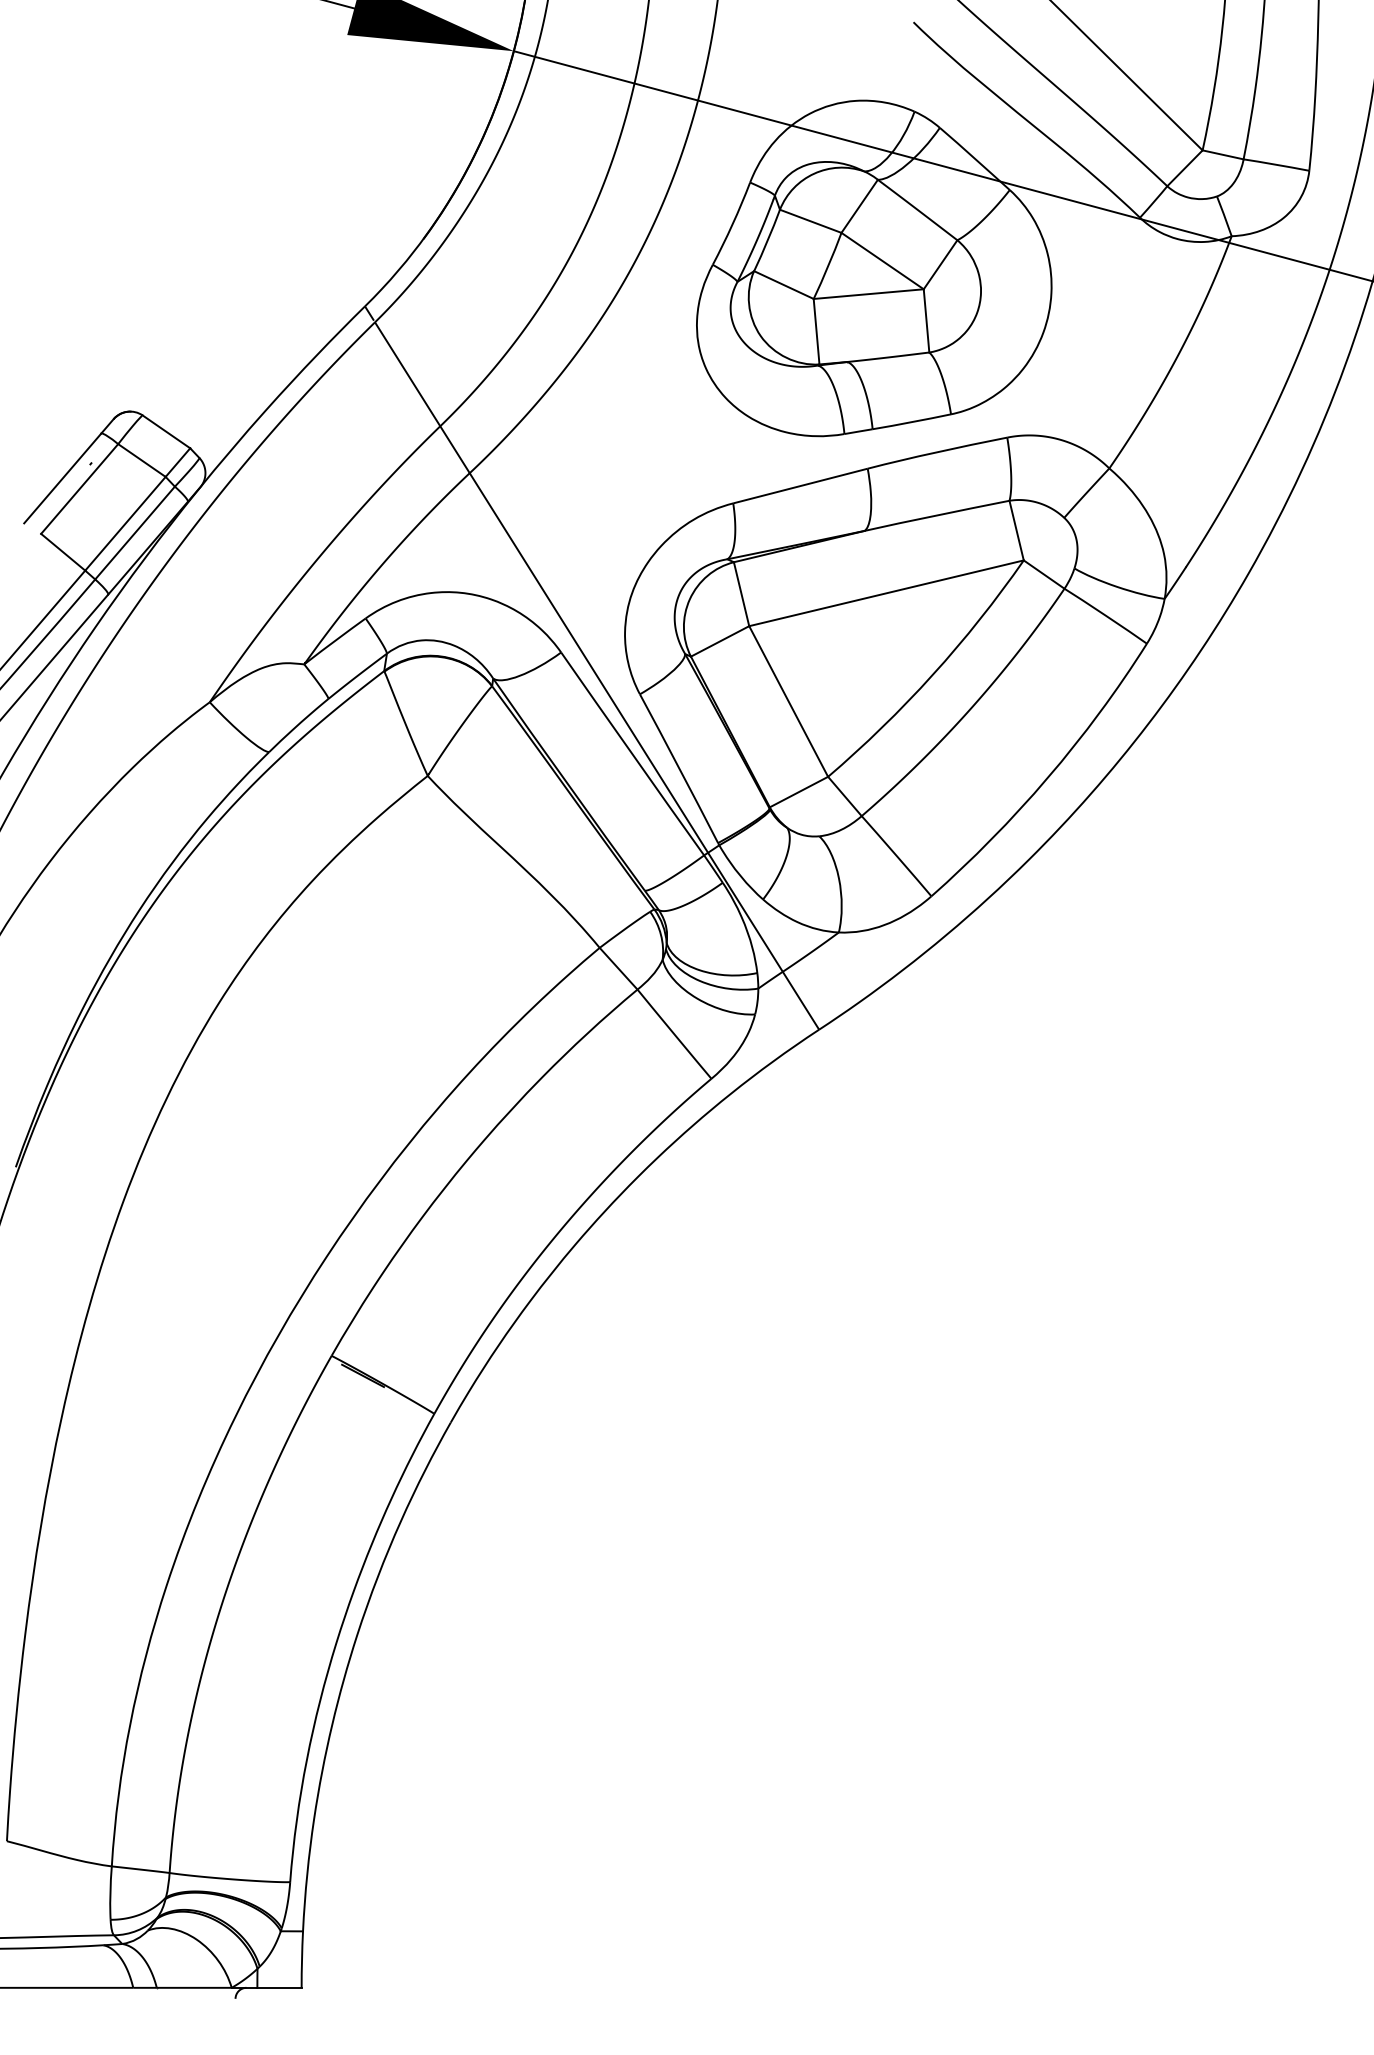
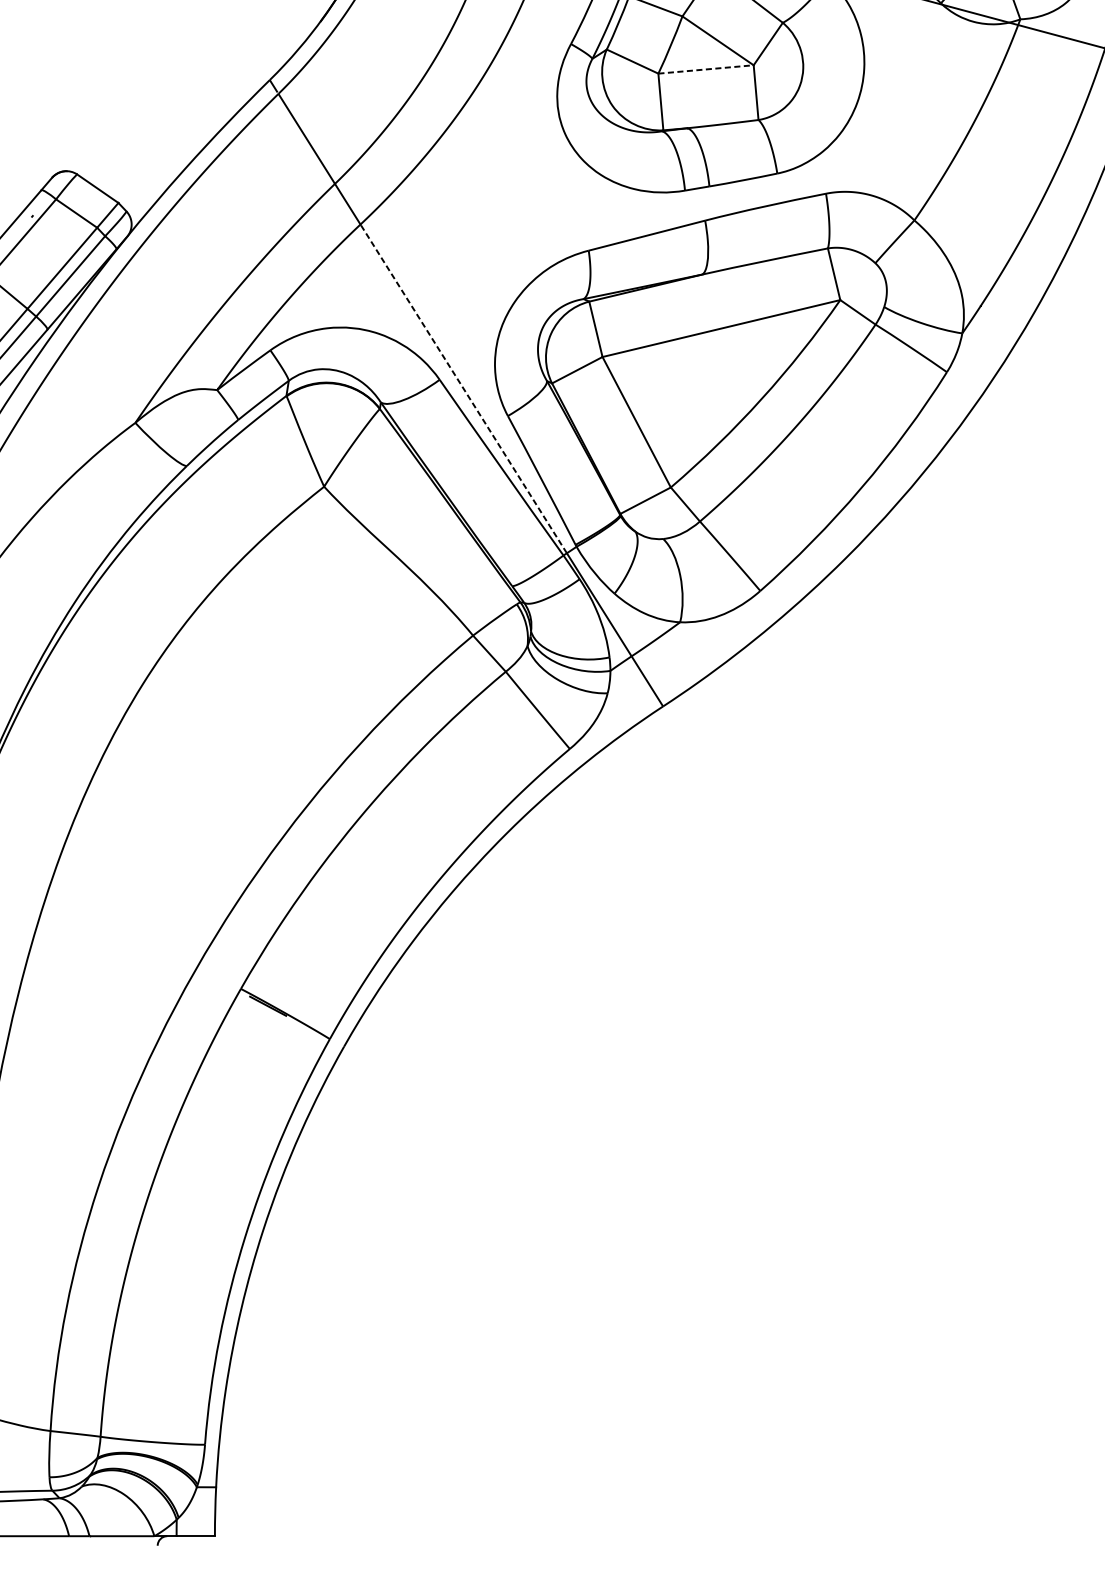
line: (869, 294) -> (706, 69), solid -> dashed
line: (588, 662) -> (463, 388), solid -> dashed

